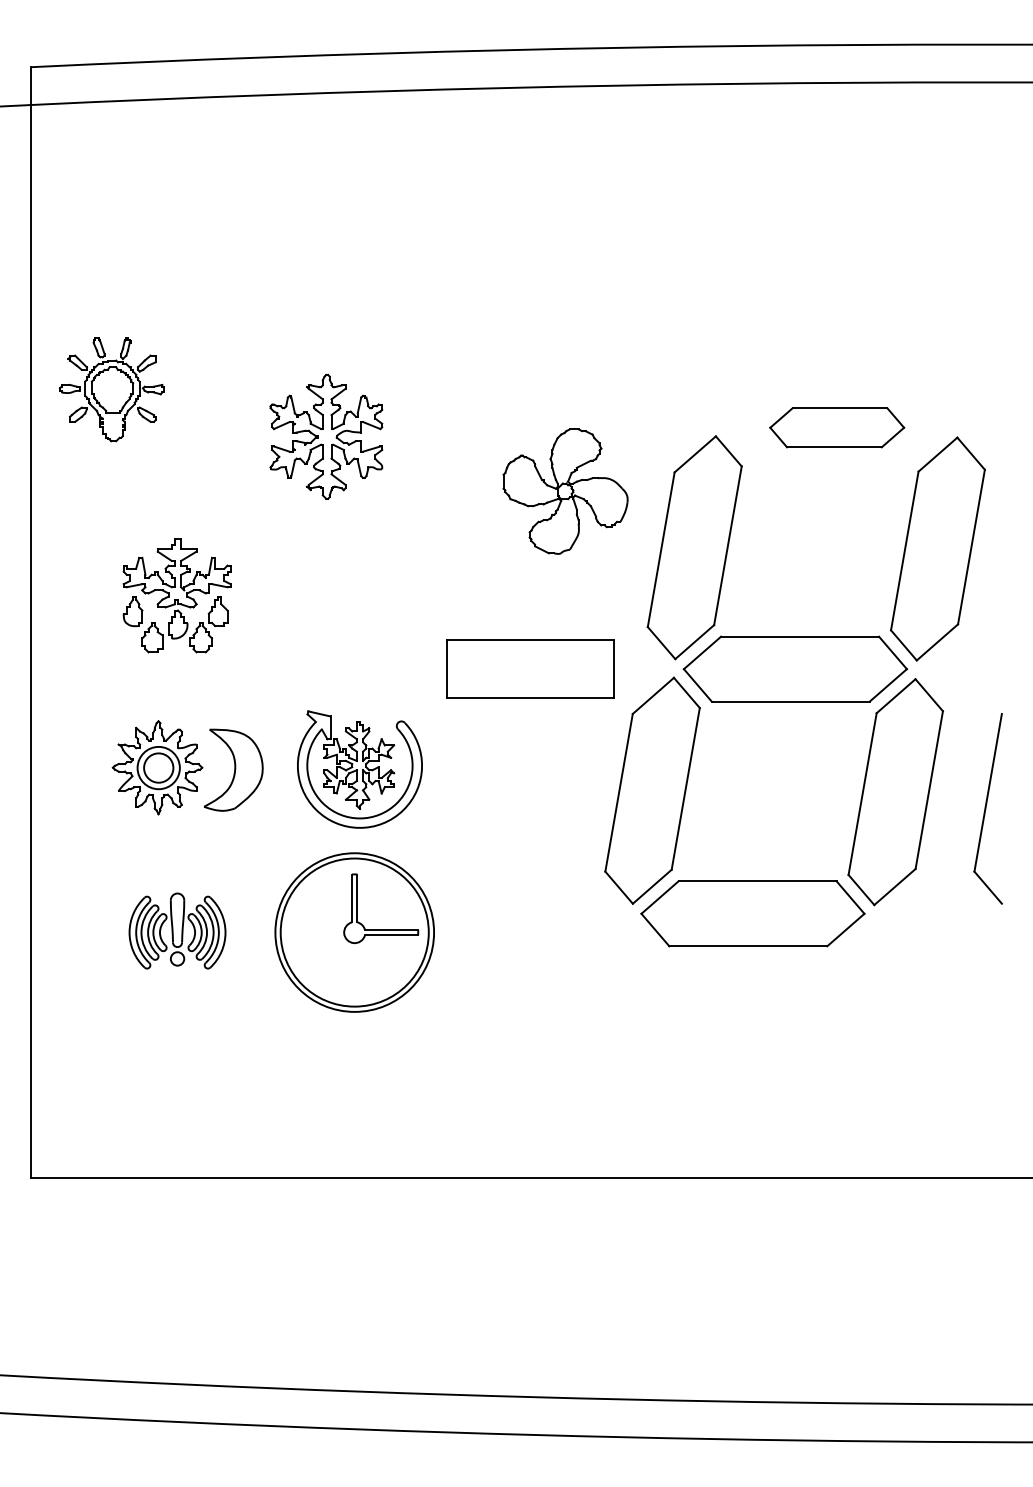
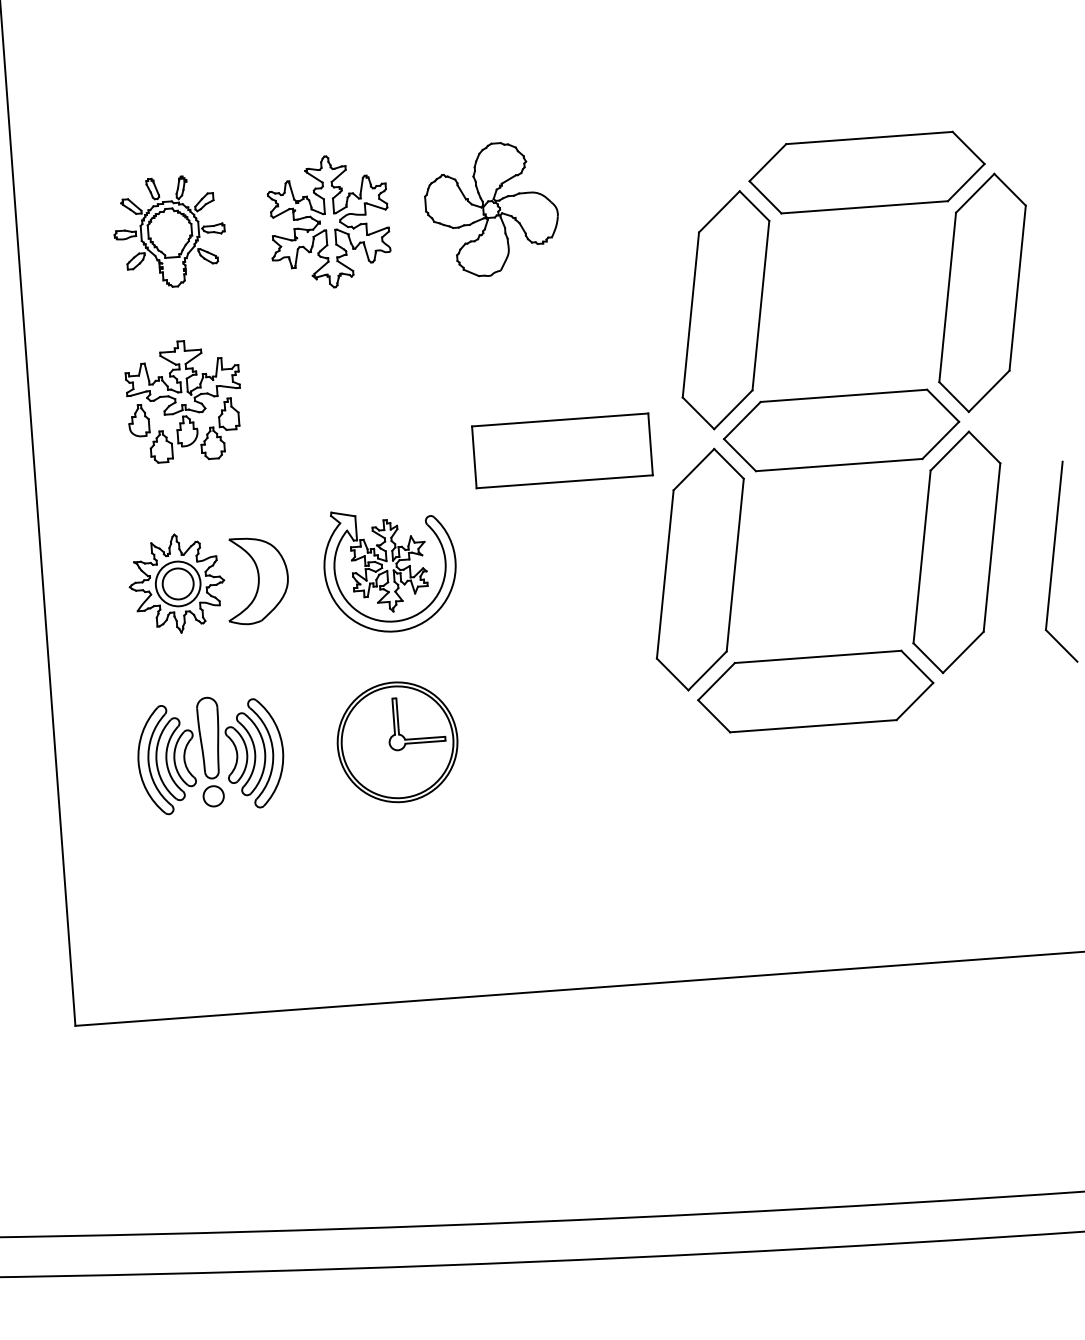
part: (111, 389) -> (169, 232), moved
part: (836, 427) -> (866, 172), size x1.67
part: (565, 491) -> (491, 209), moved
part: (177, 930) -> (210, 753), size x1.43
part: (354, 932) -> (397, 742), size x0.71

